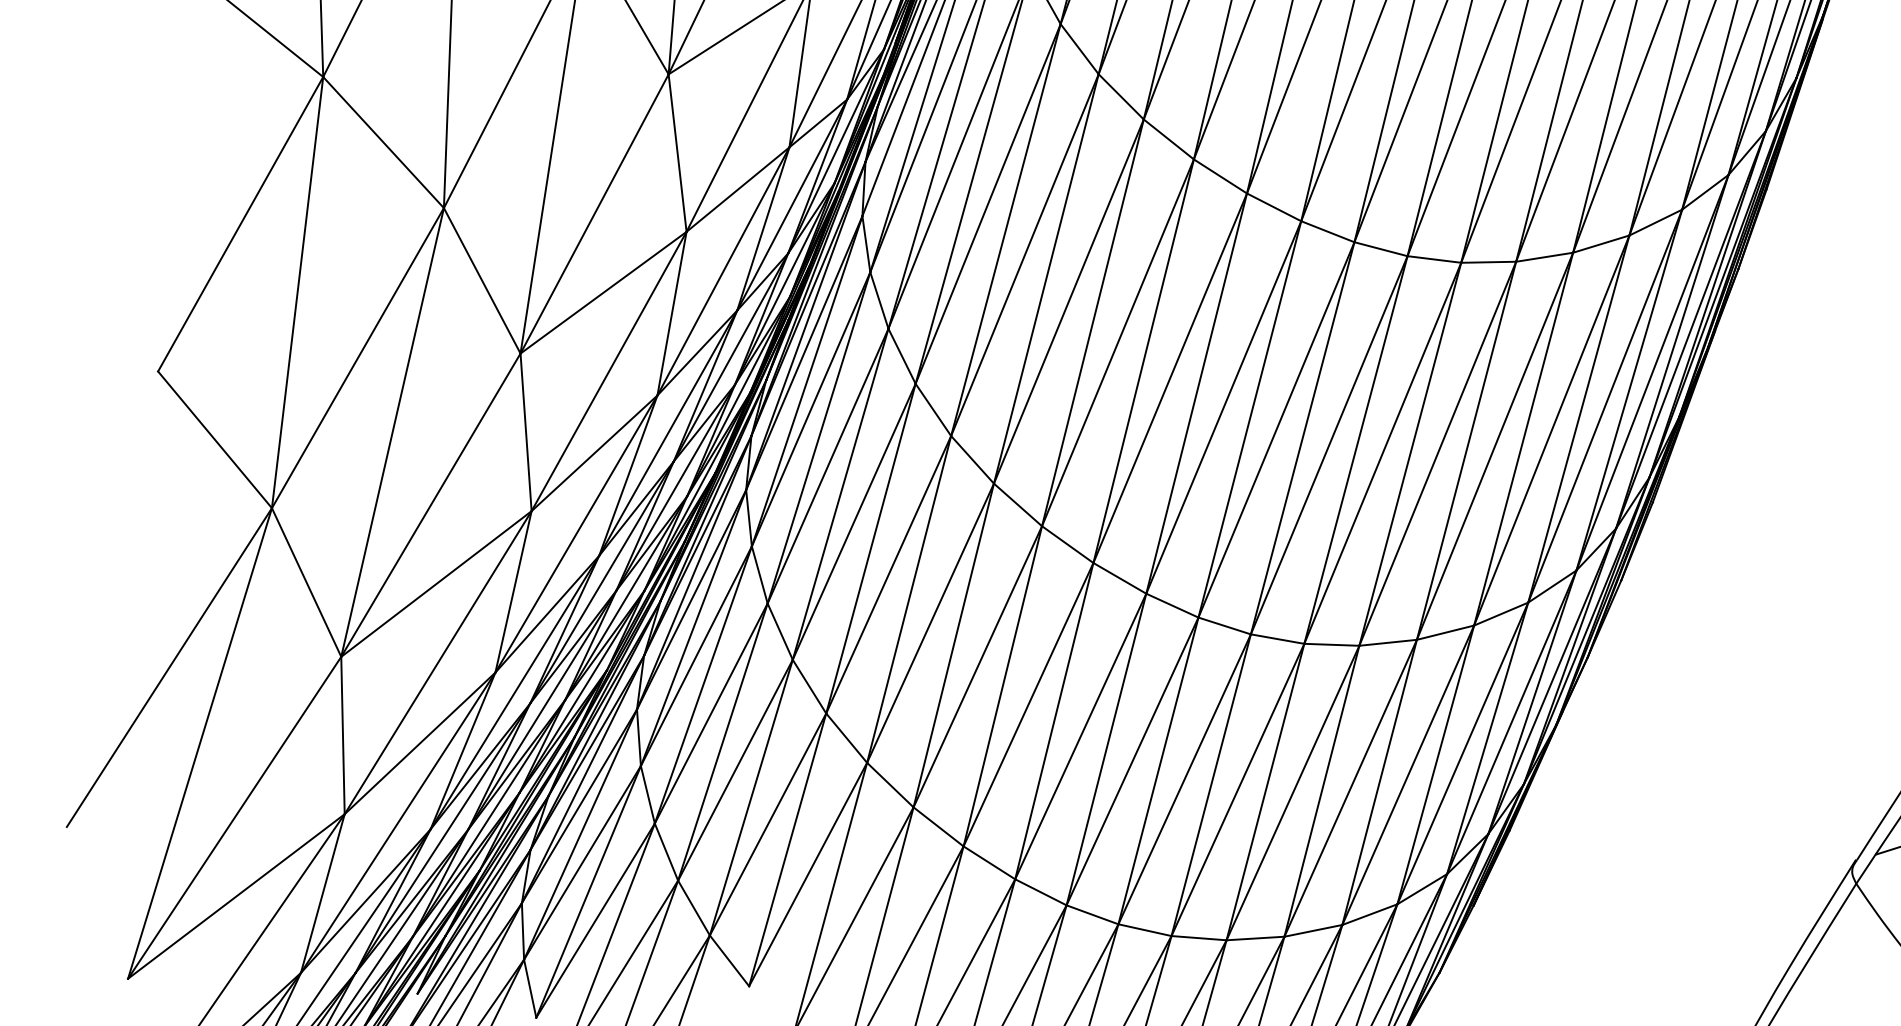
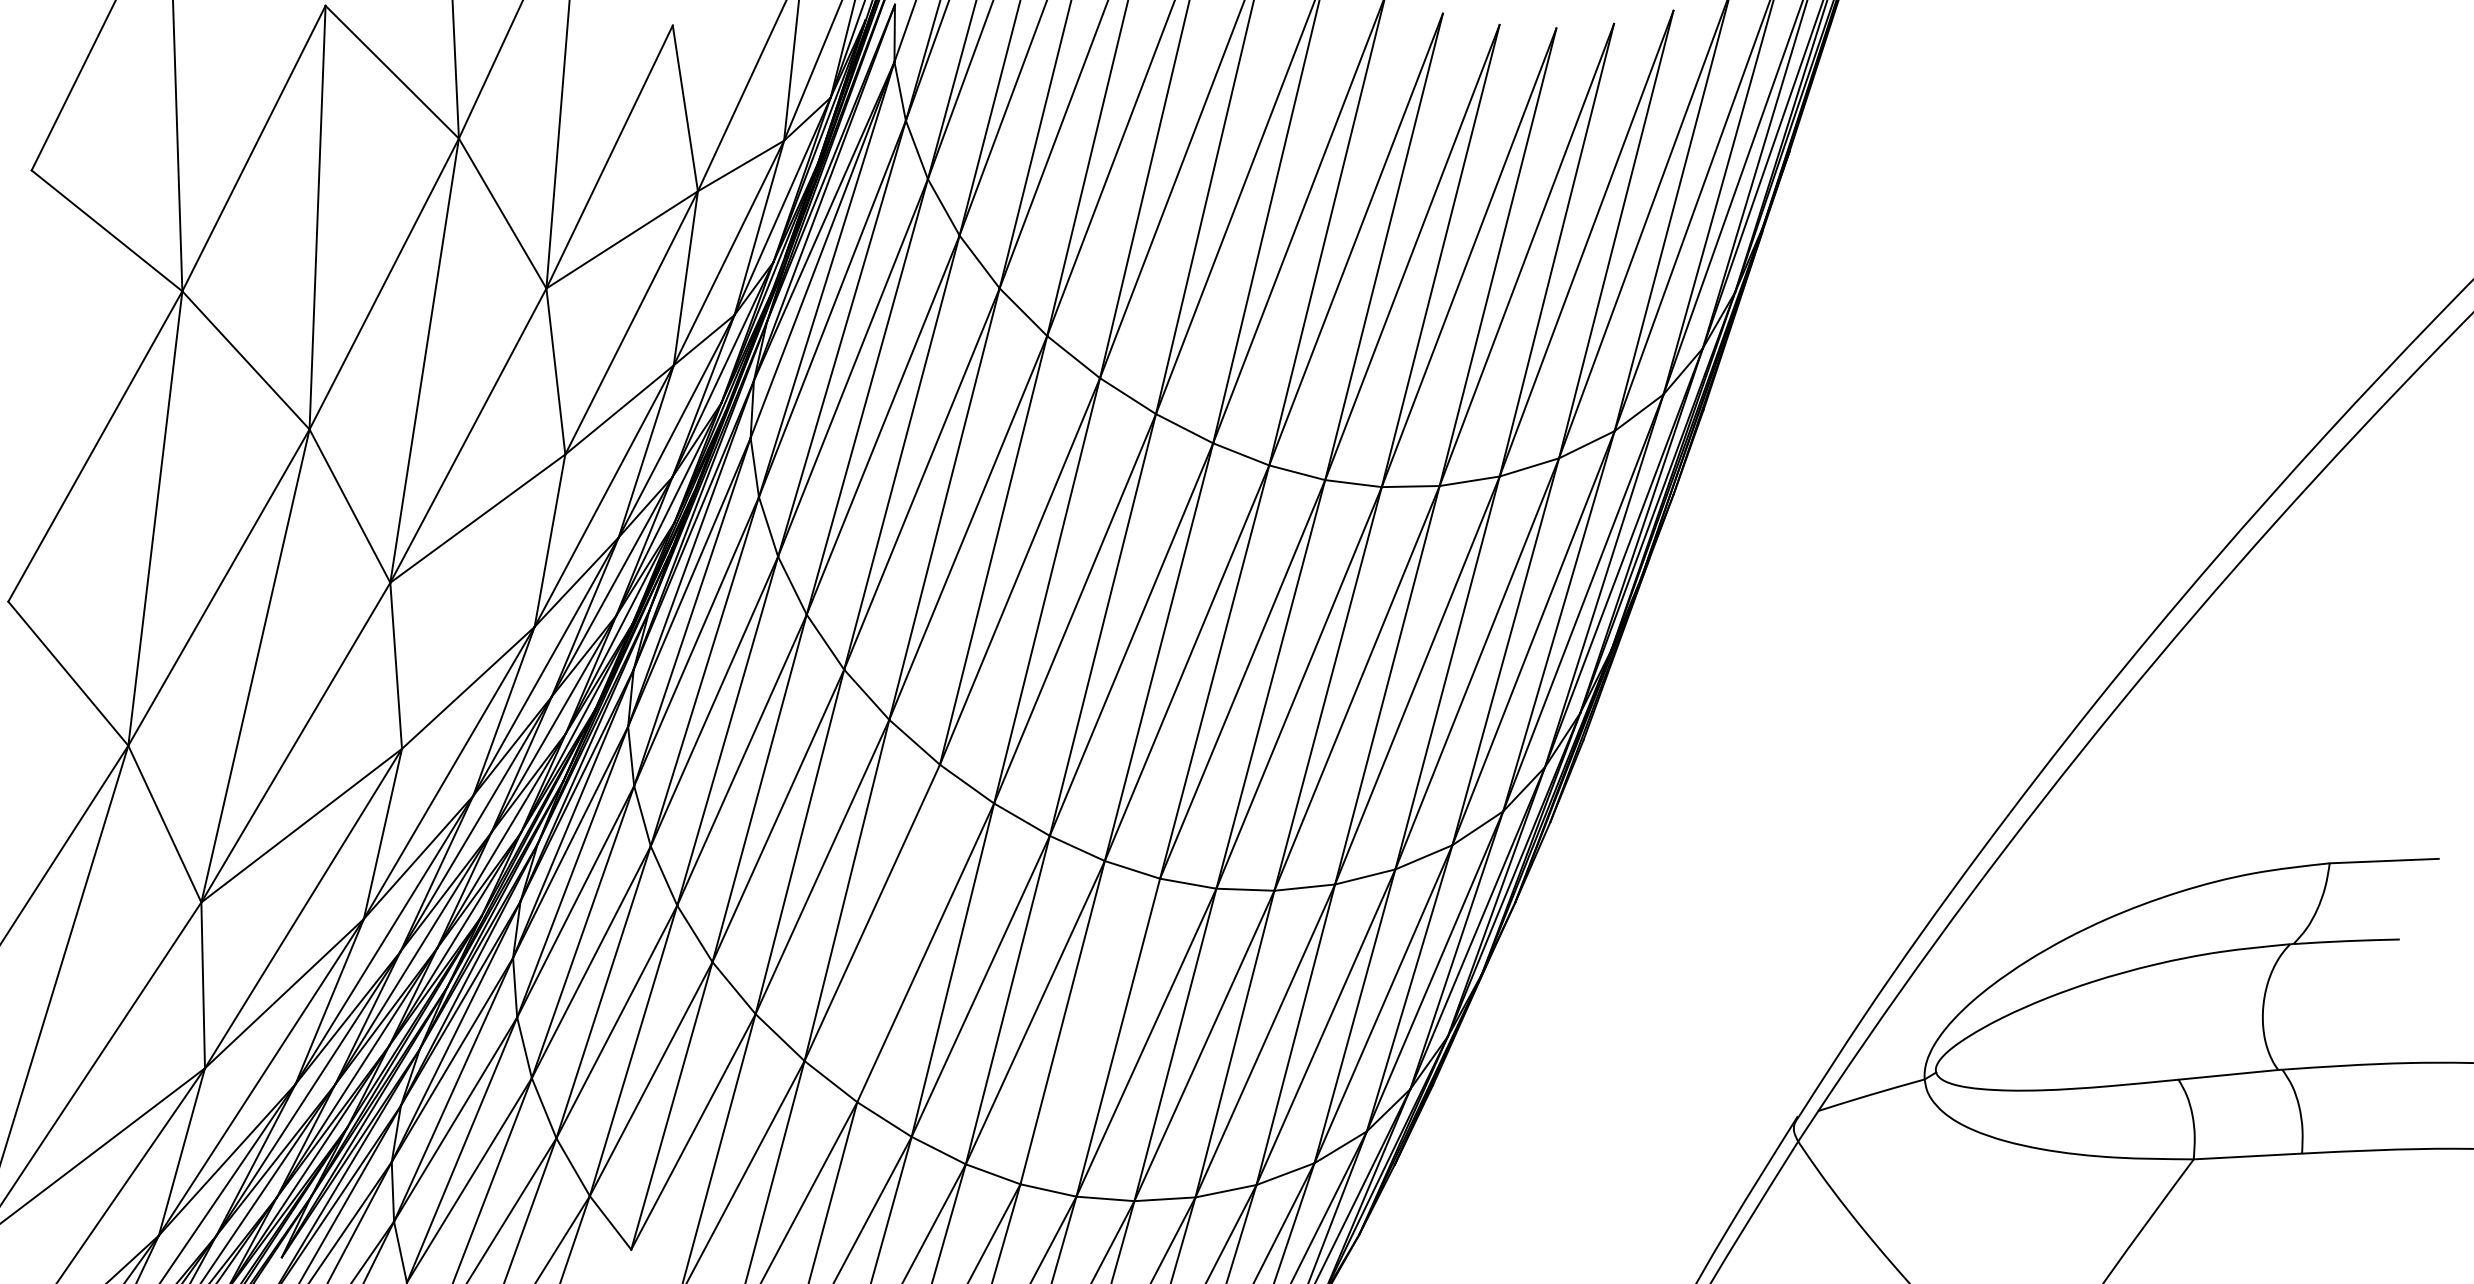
line: (608, 371) -> (483, 601), removed
line: (1002, 686) -> (898, 933), removed
line: (1184, 779) -> (1090, 1031), removed

